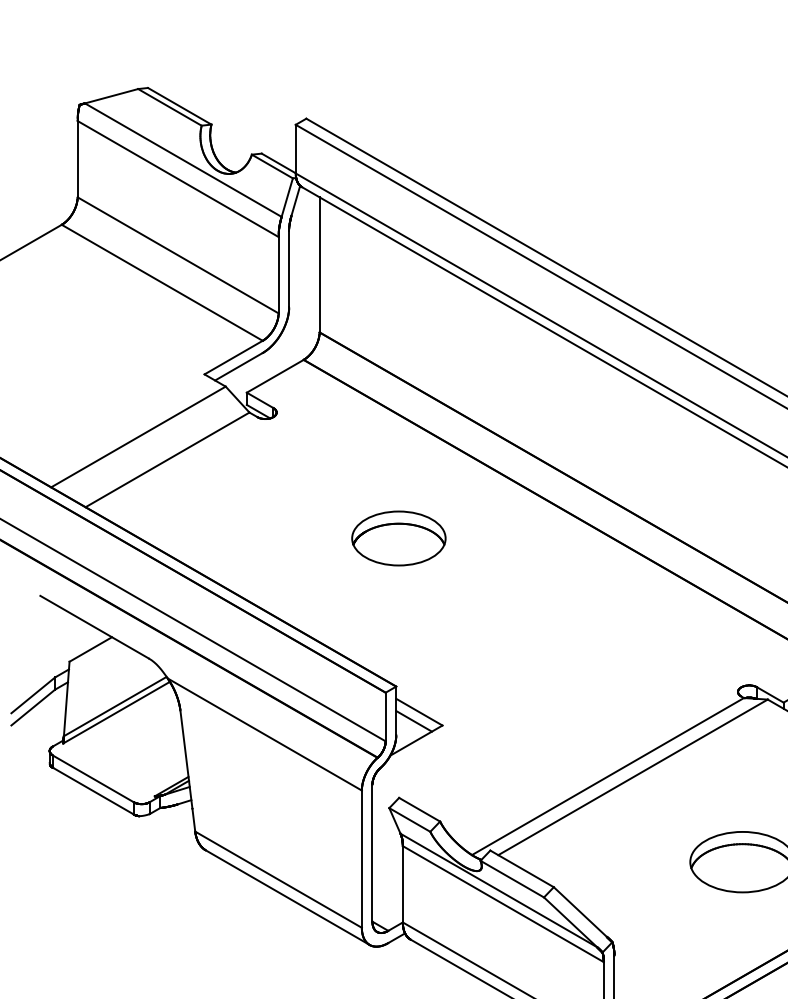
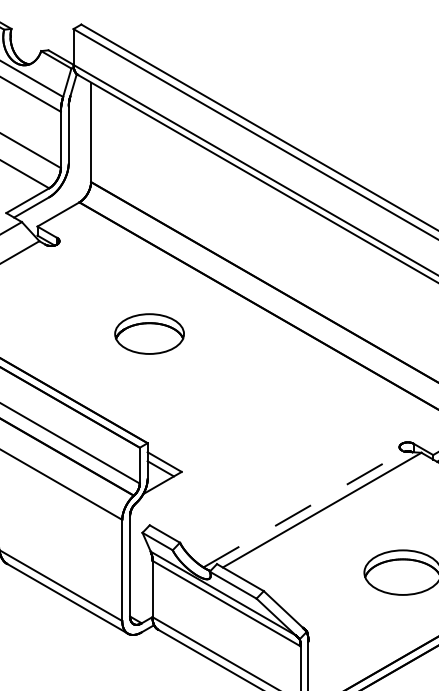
line: (608, 776) -> (304, 509), solid -> dashed

